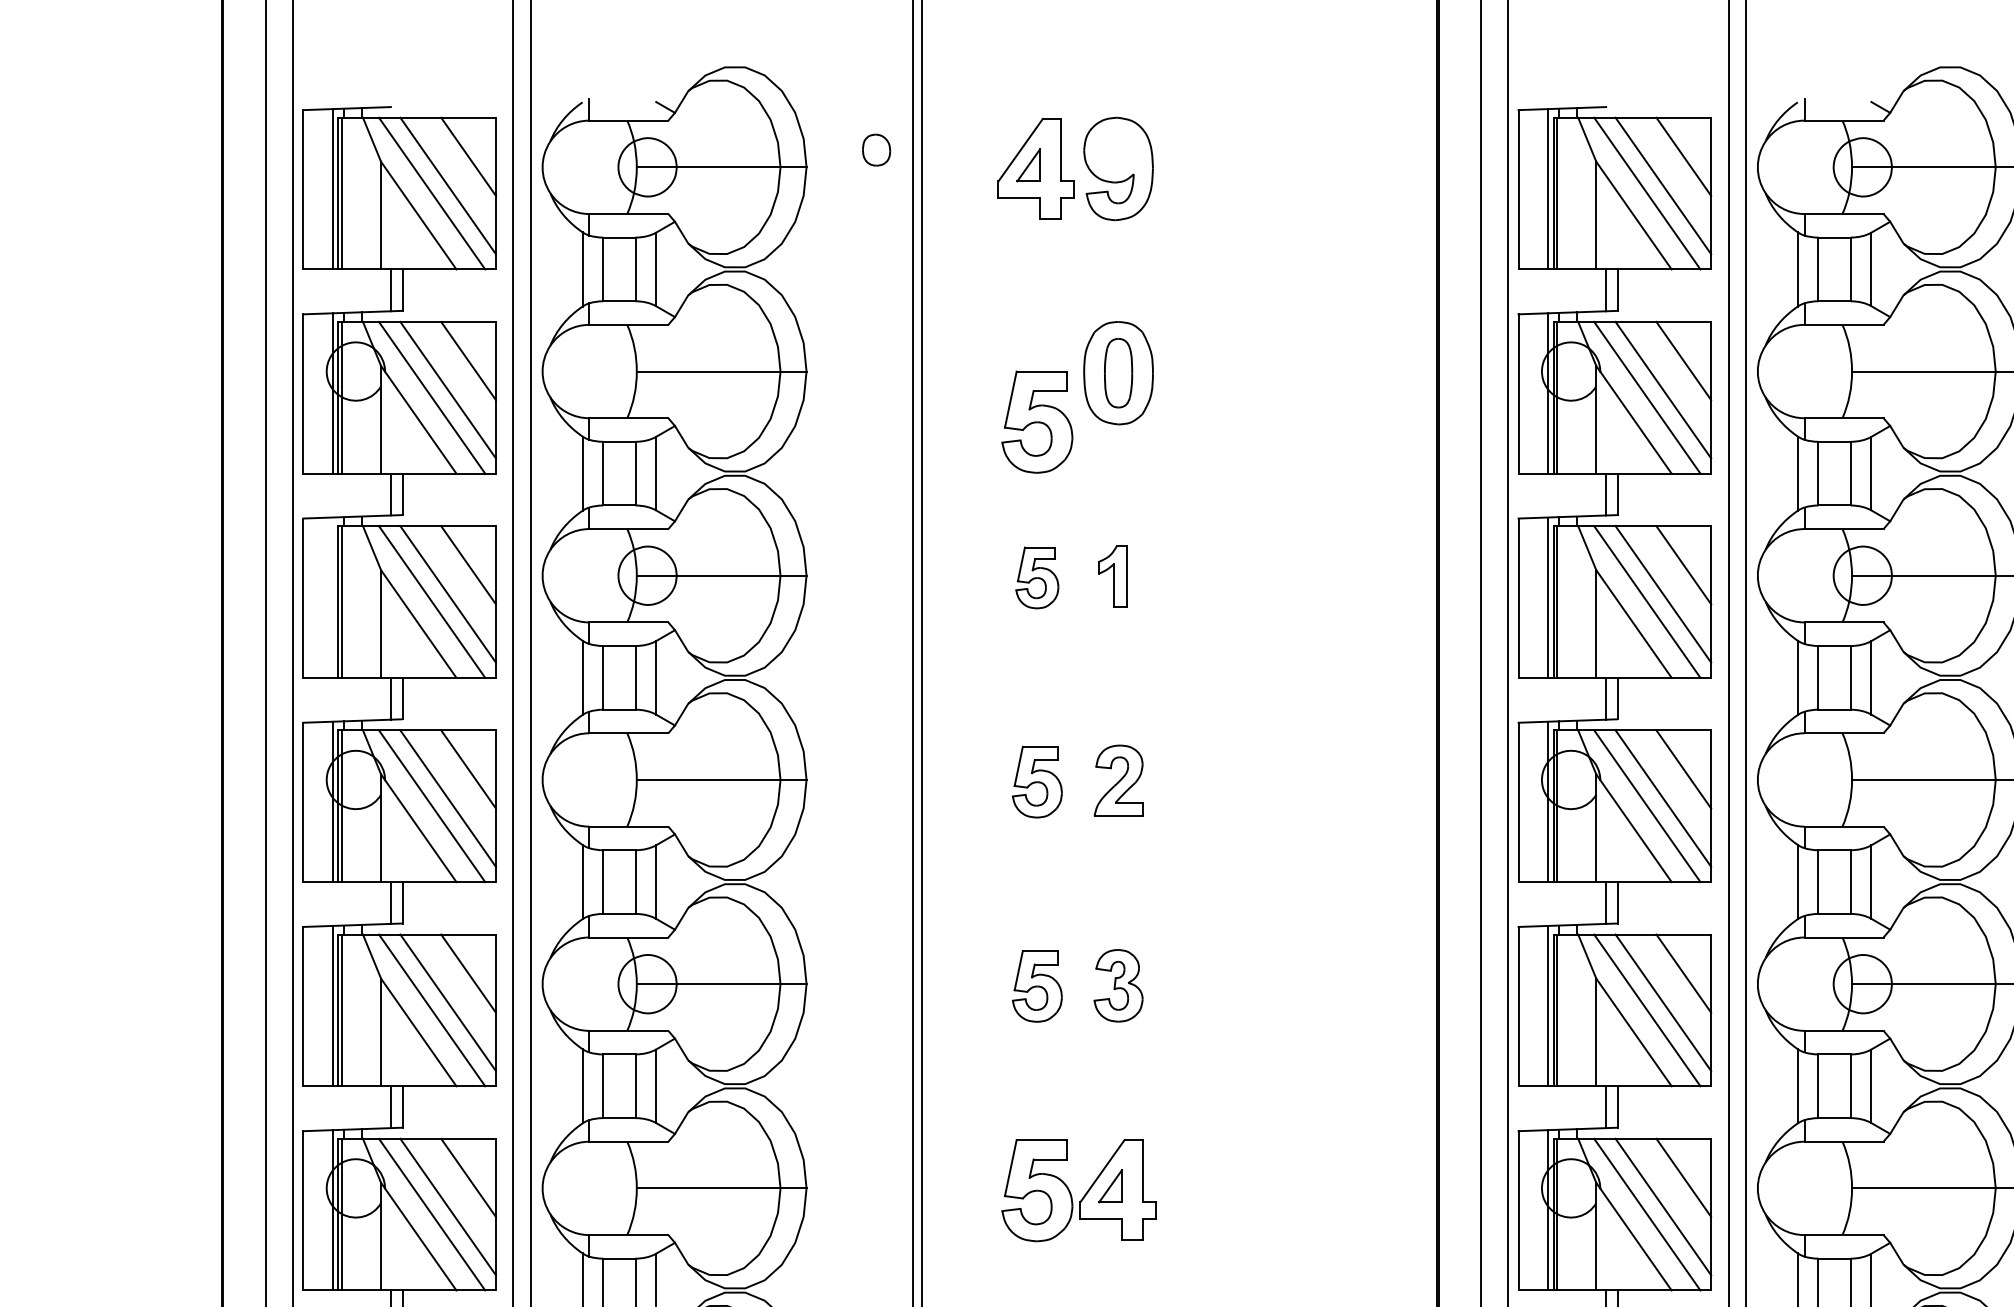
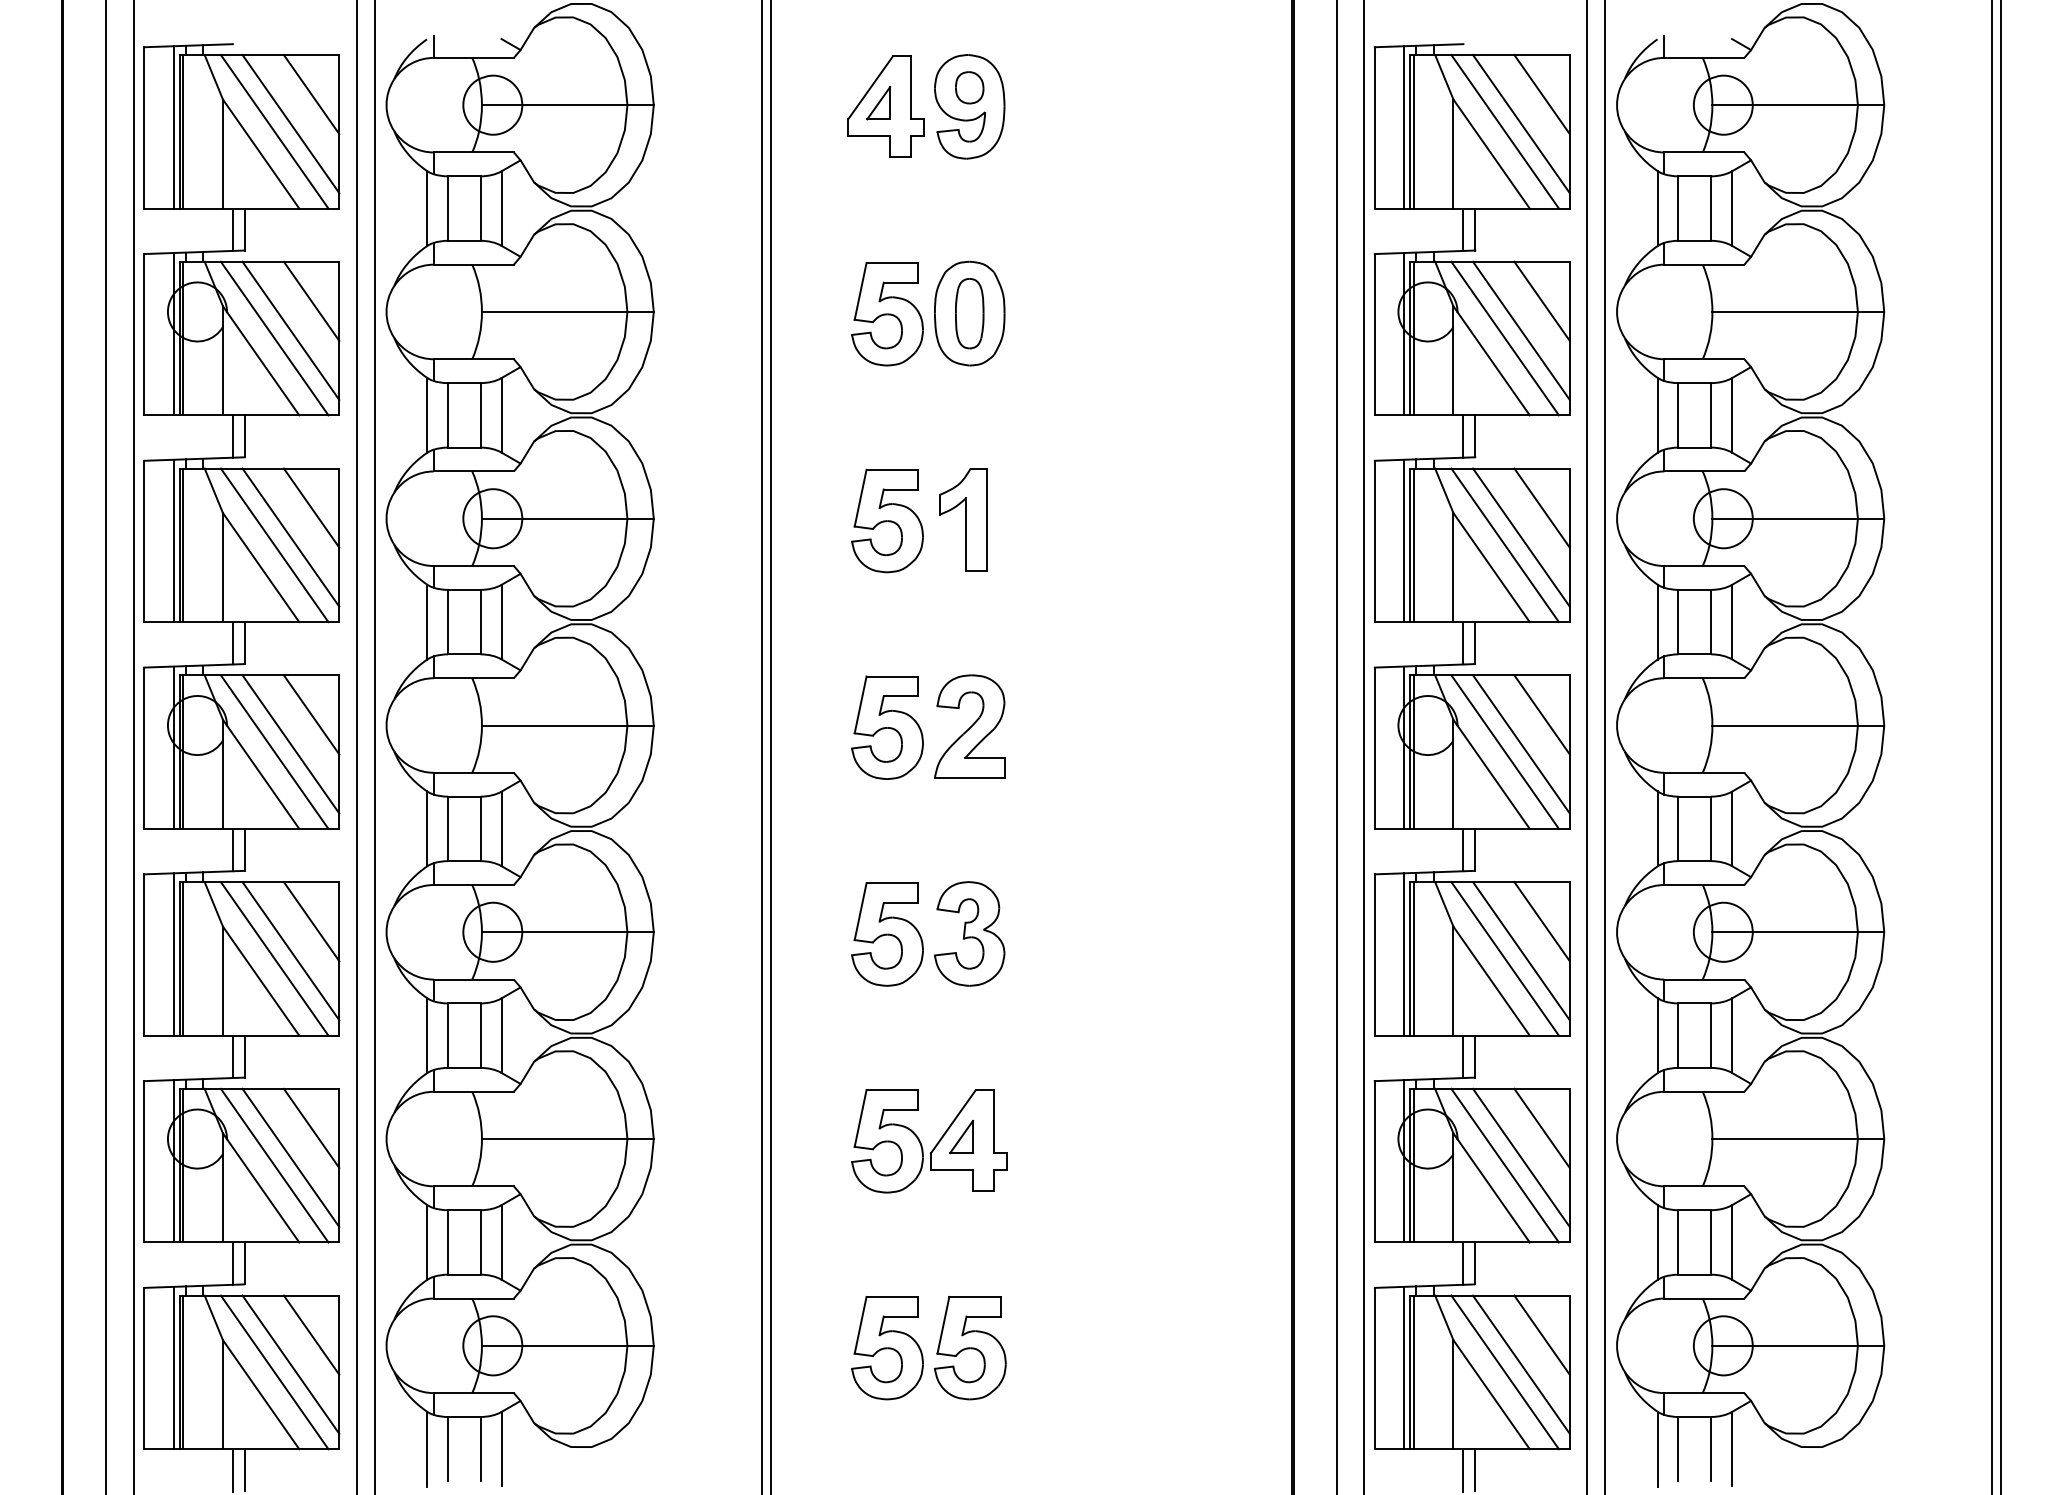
part: (876, 149) -> (969, 87), moved
part: (1037, 422) -> (887, 314), moved
part: (1112, 576) -> (963, 519), size x1.67
part: (1037, 577) -> (887, 520), size x1.67
line: (332, 597) -> (173, 540), added
part: (1118, 780) -> (969, 726), size x1.43
part: (1037, 781) -> (887, 727), size x1.43
part: (1118, 985) -> (969, 933), size x1.43
part: (1037, 986) -> (887, 934), size x1.43

